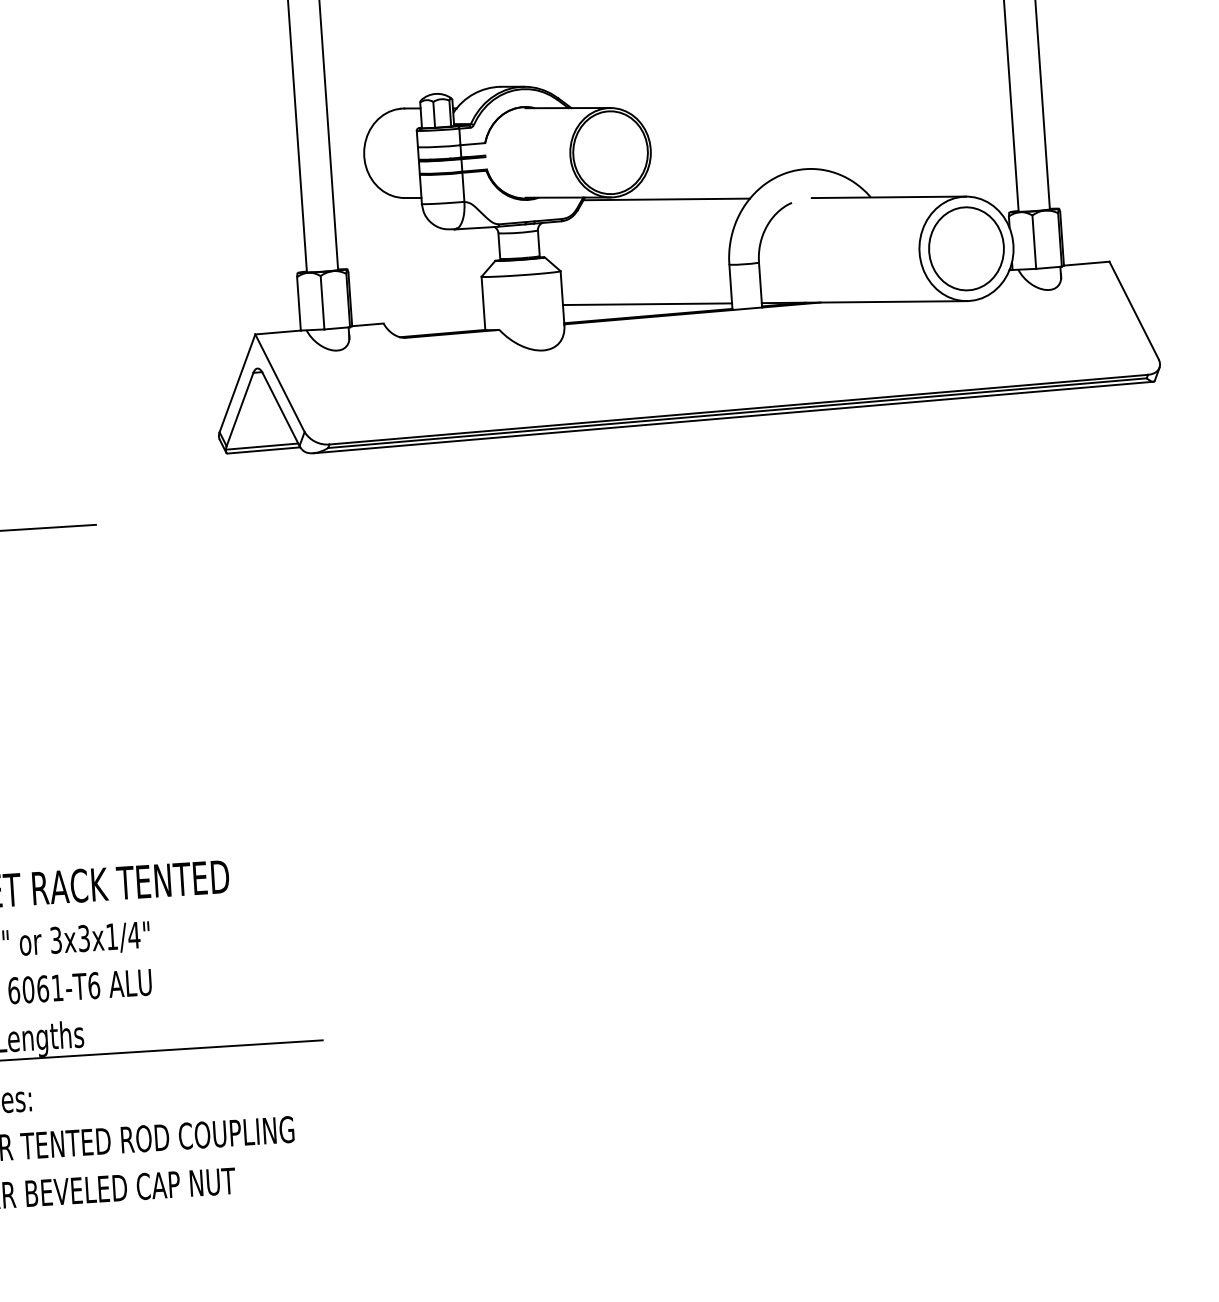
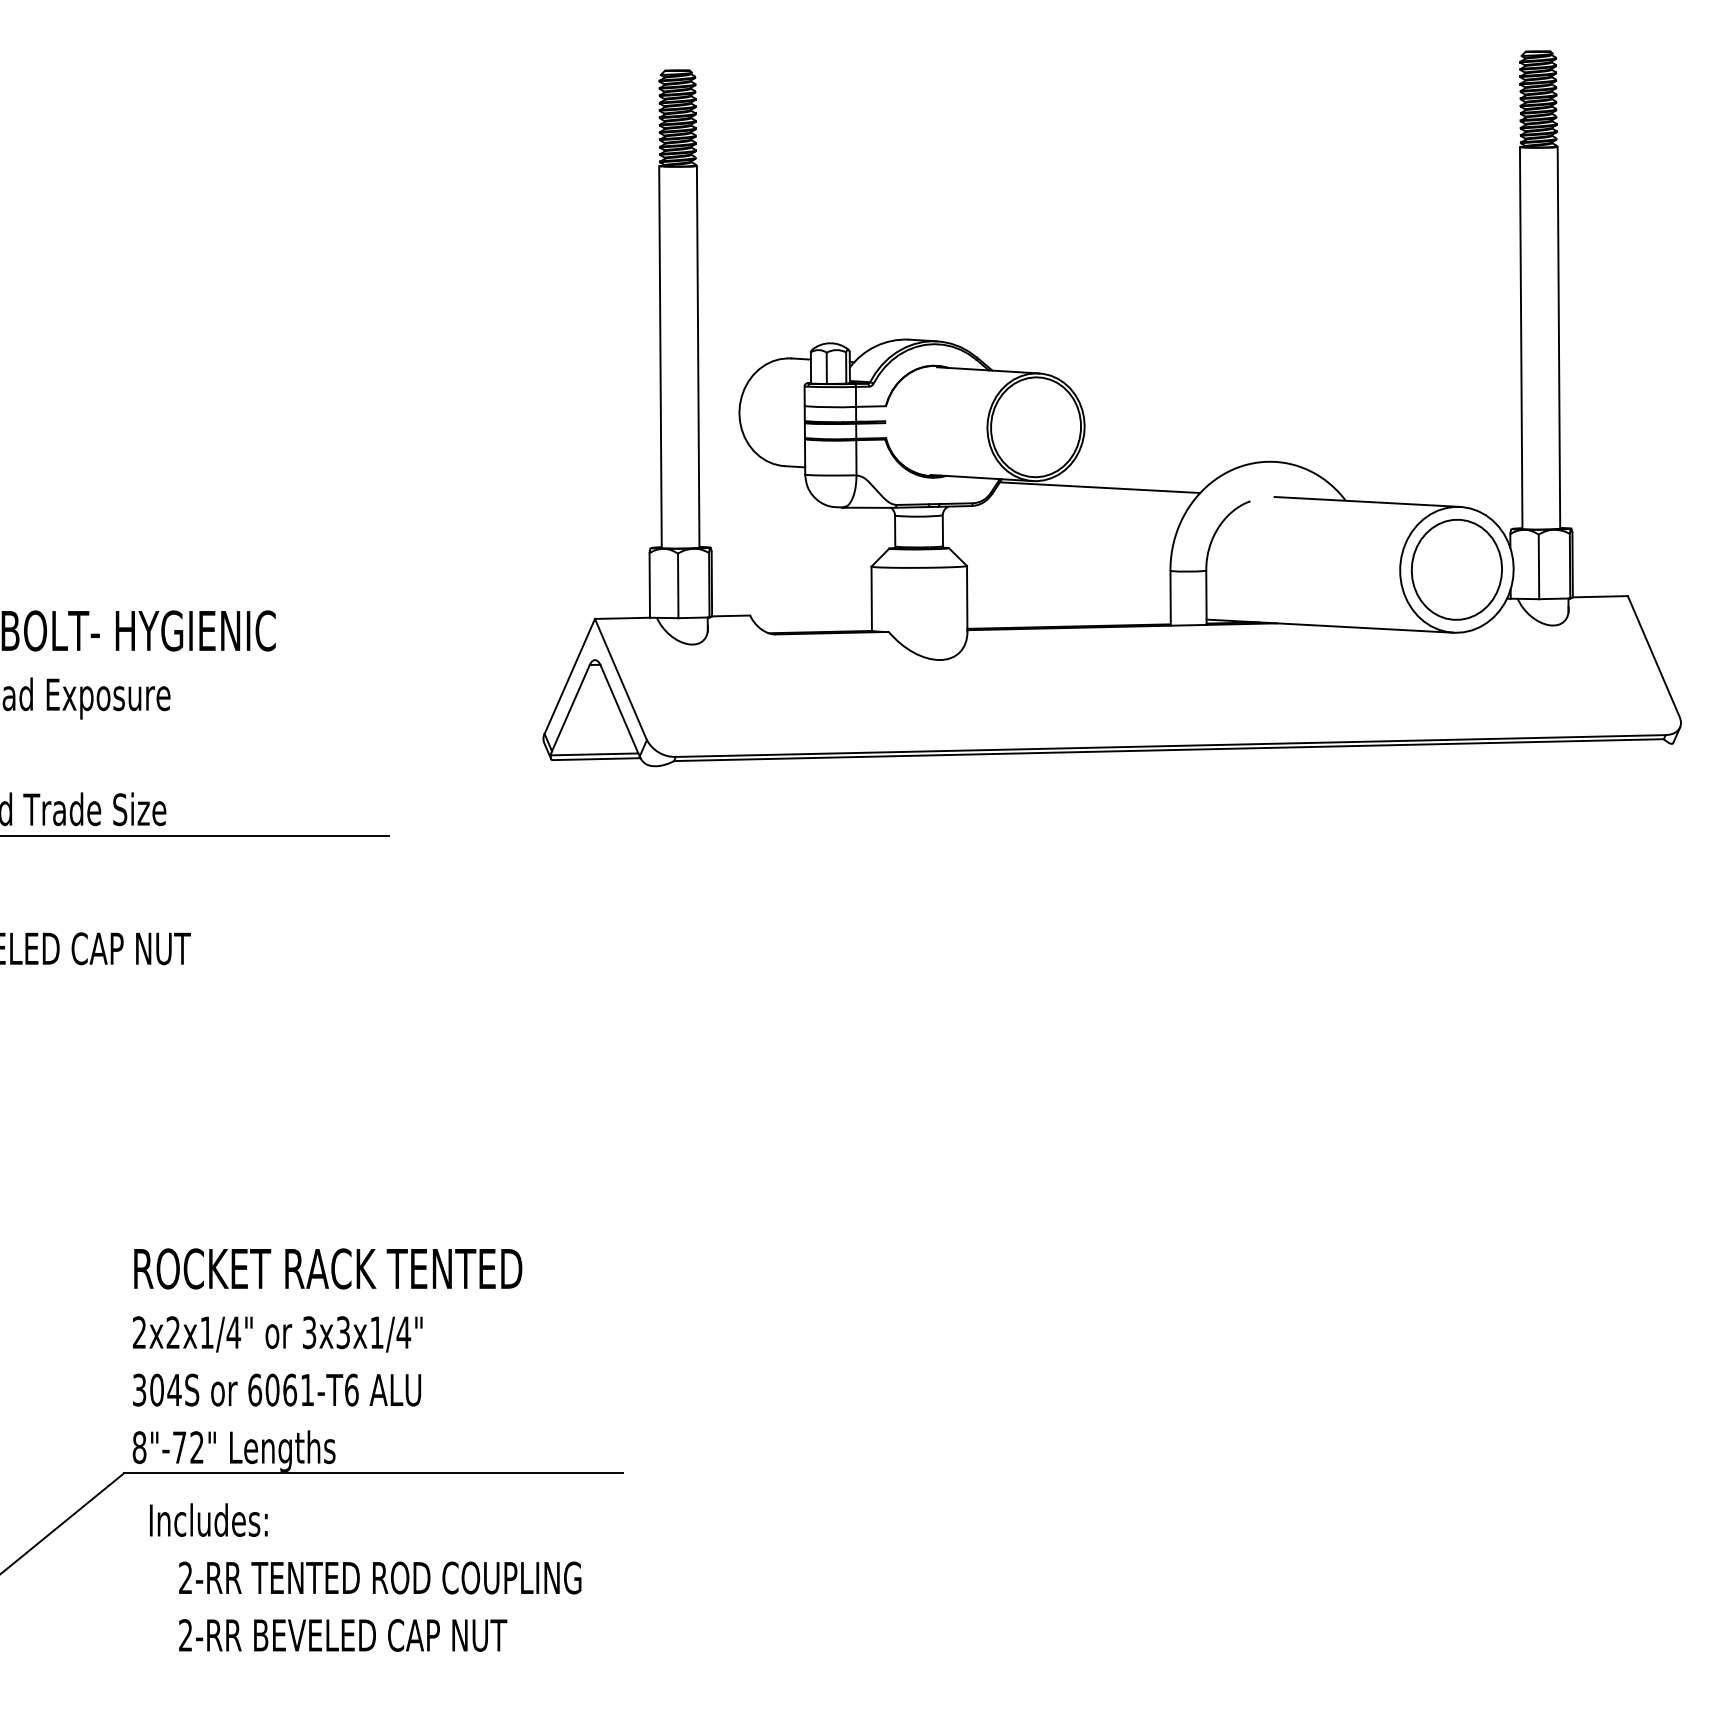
line: (647, 303) -> (1068, 611), removed
line: (733, 417) -> (1163, 754), removed

